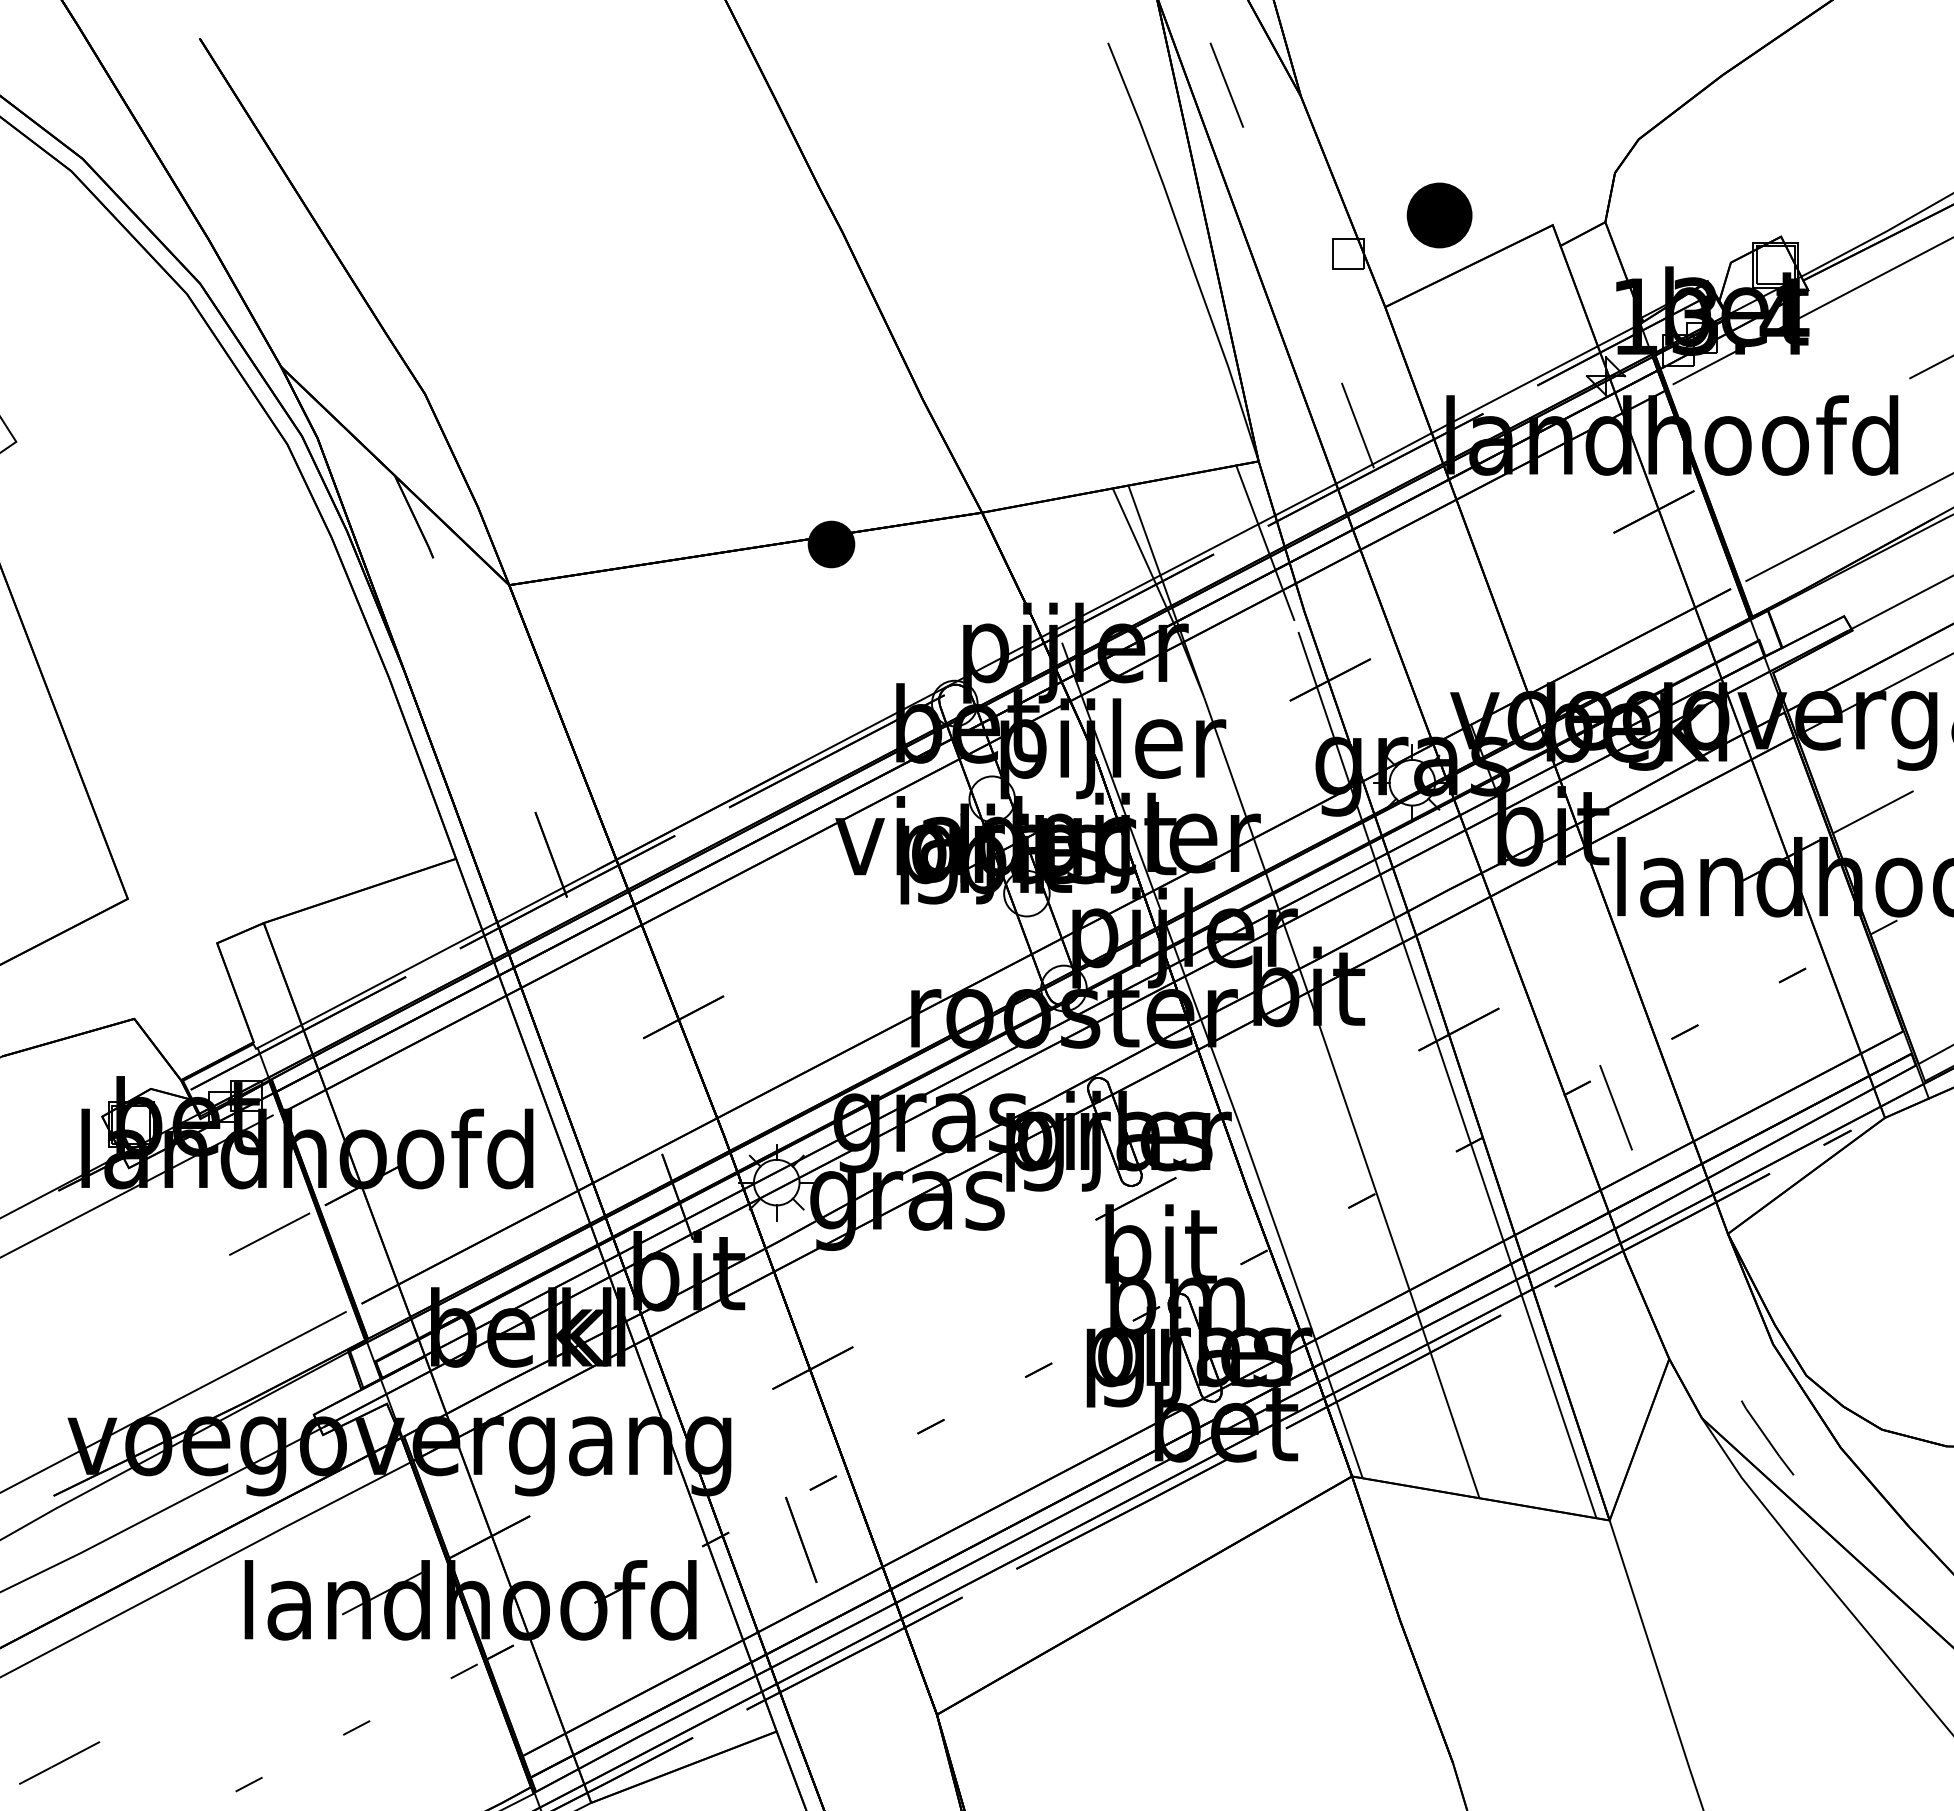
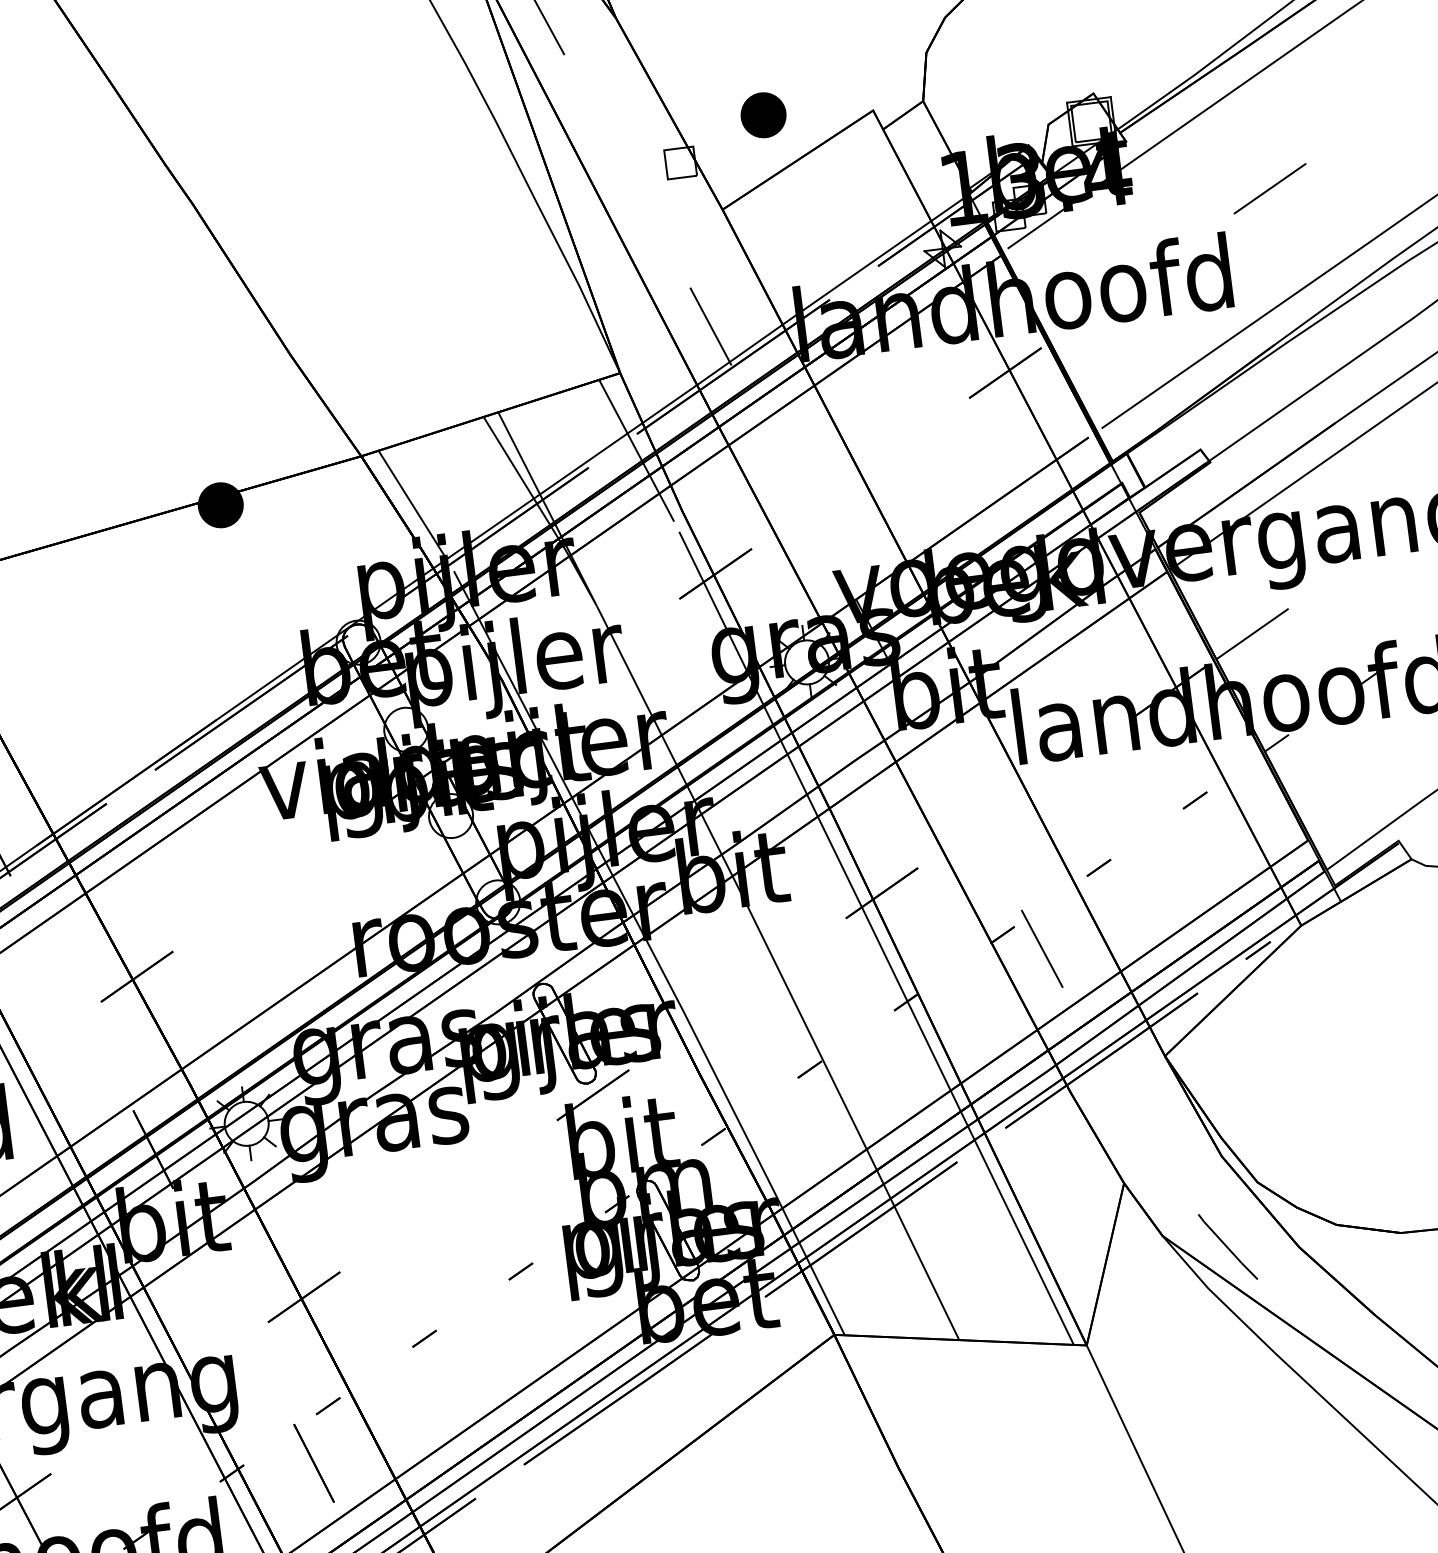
part: (1439, 215) -> (763, 115), size x0.71
line: (1027, 568) -> (411, 504), added

